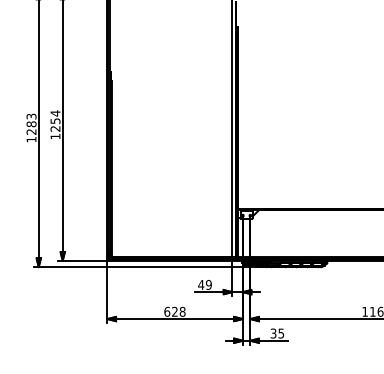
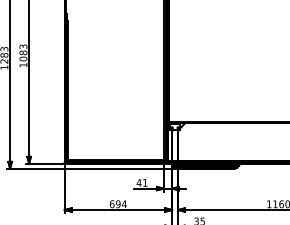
text: (55, 120) -> (23, 52), 1254 -> 1083
text: (208, 284) -> (144, 182), 49 -> 41
text: (178, 311) -> (121, 203), 628 -> 694

